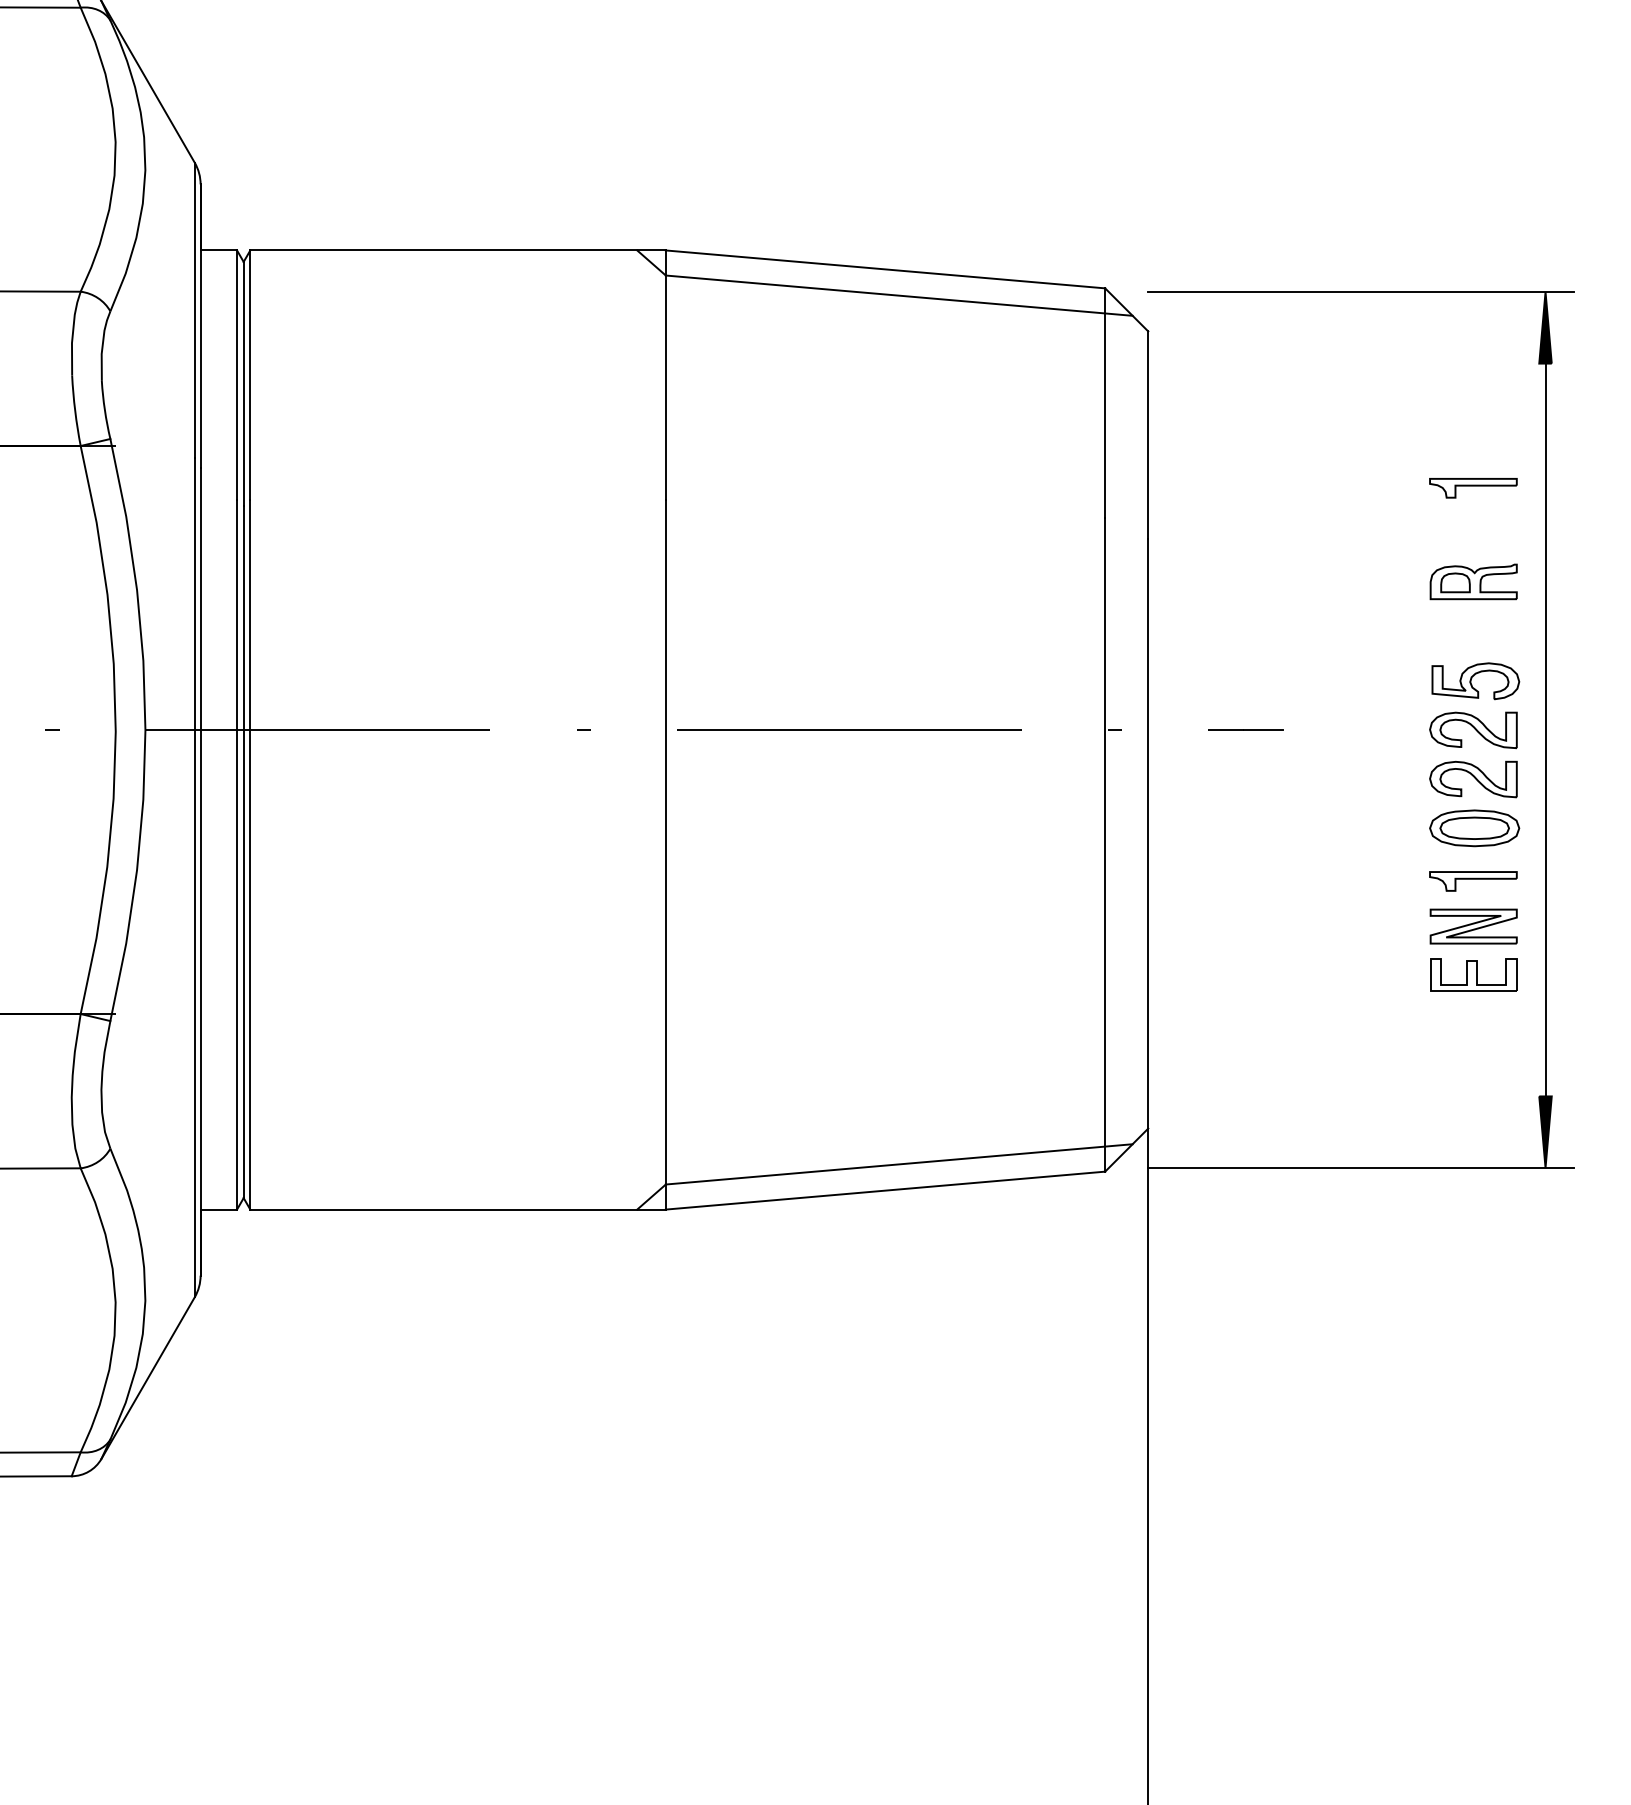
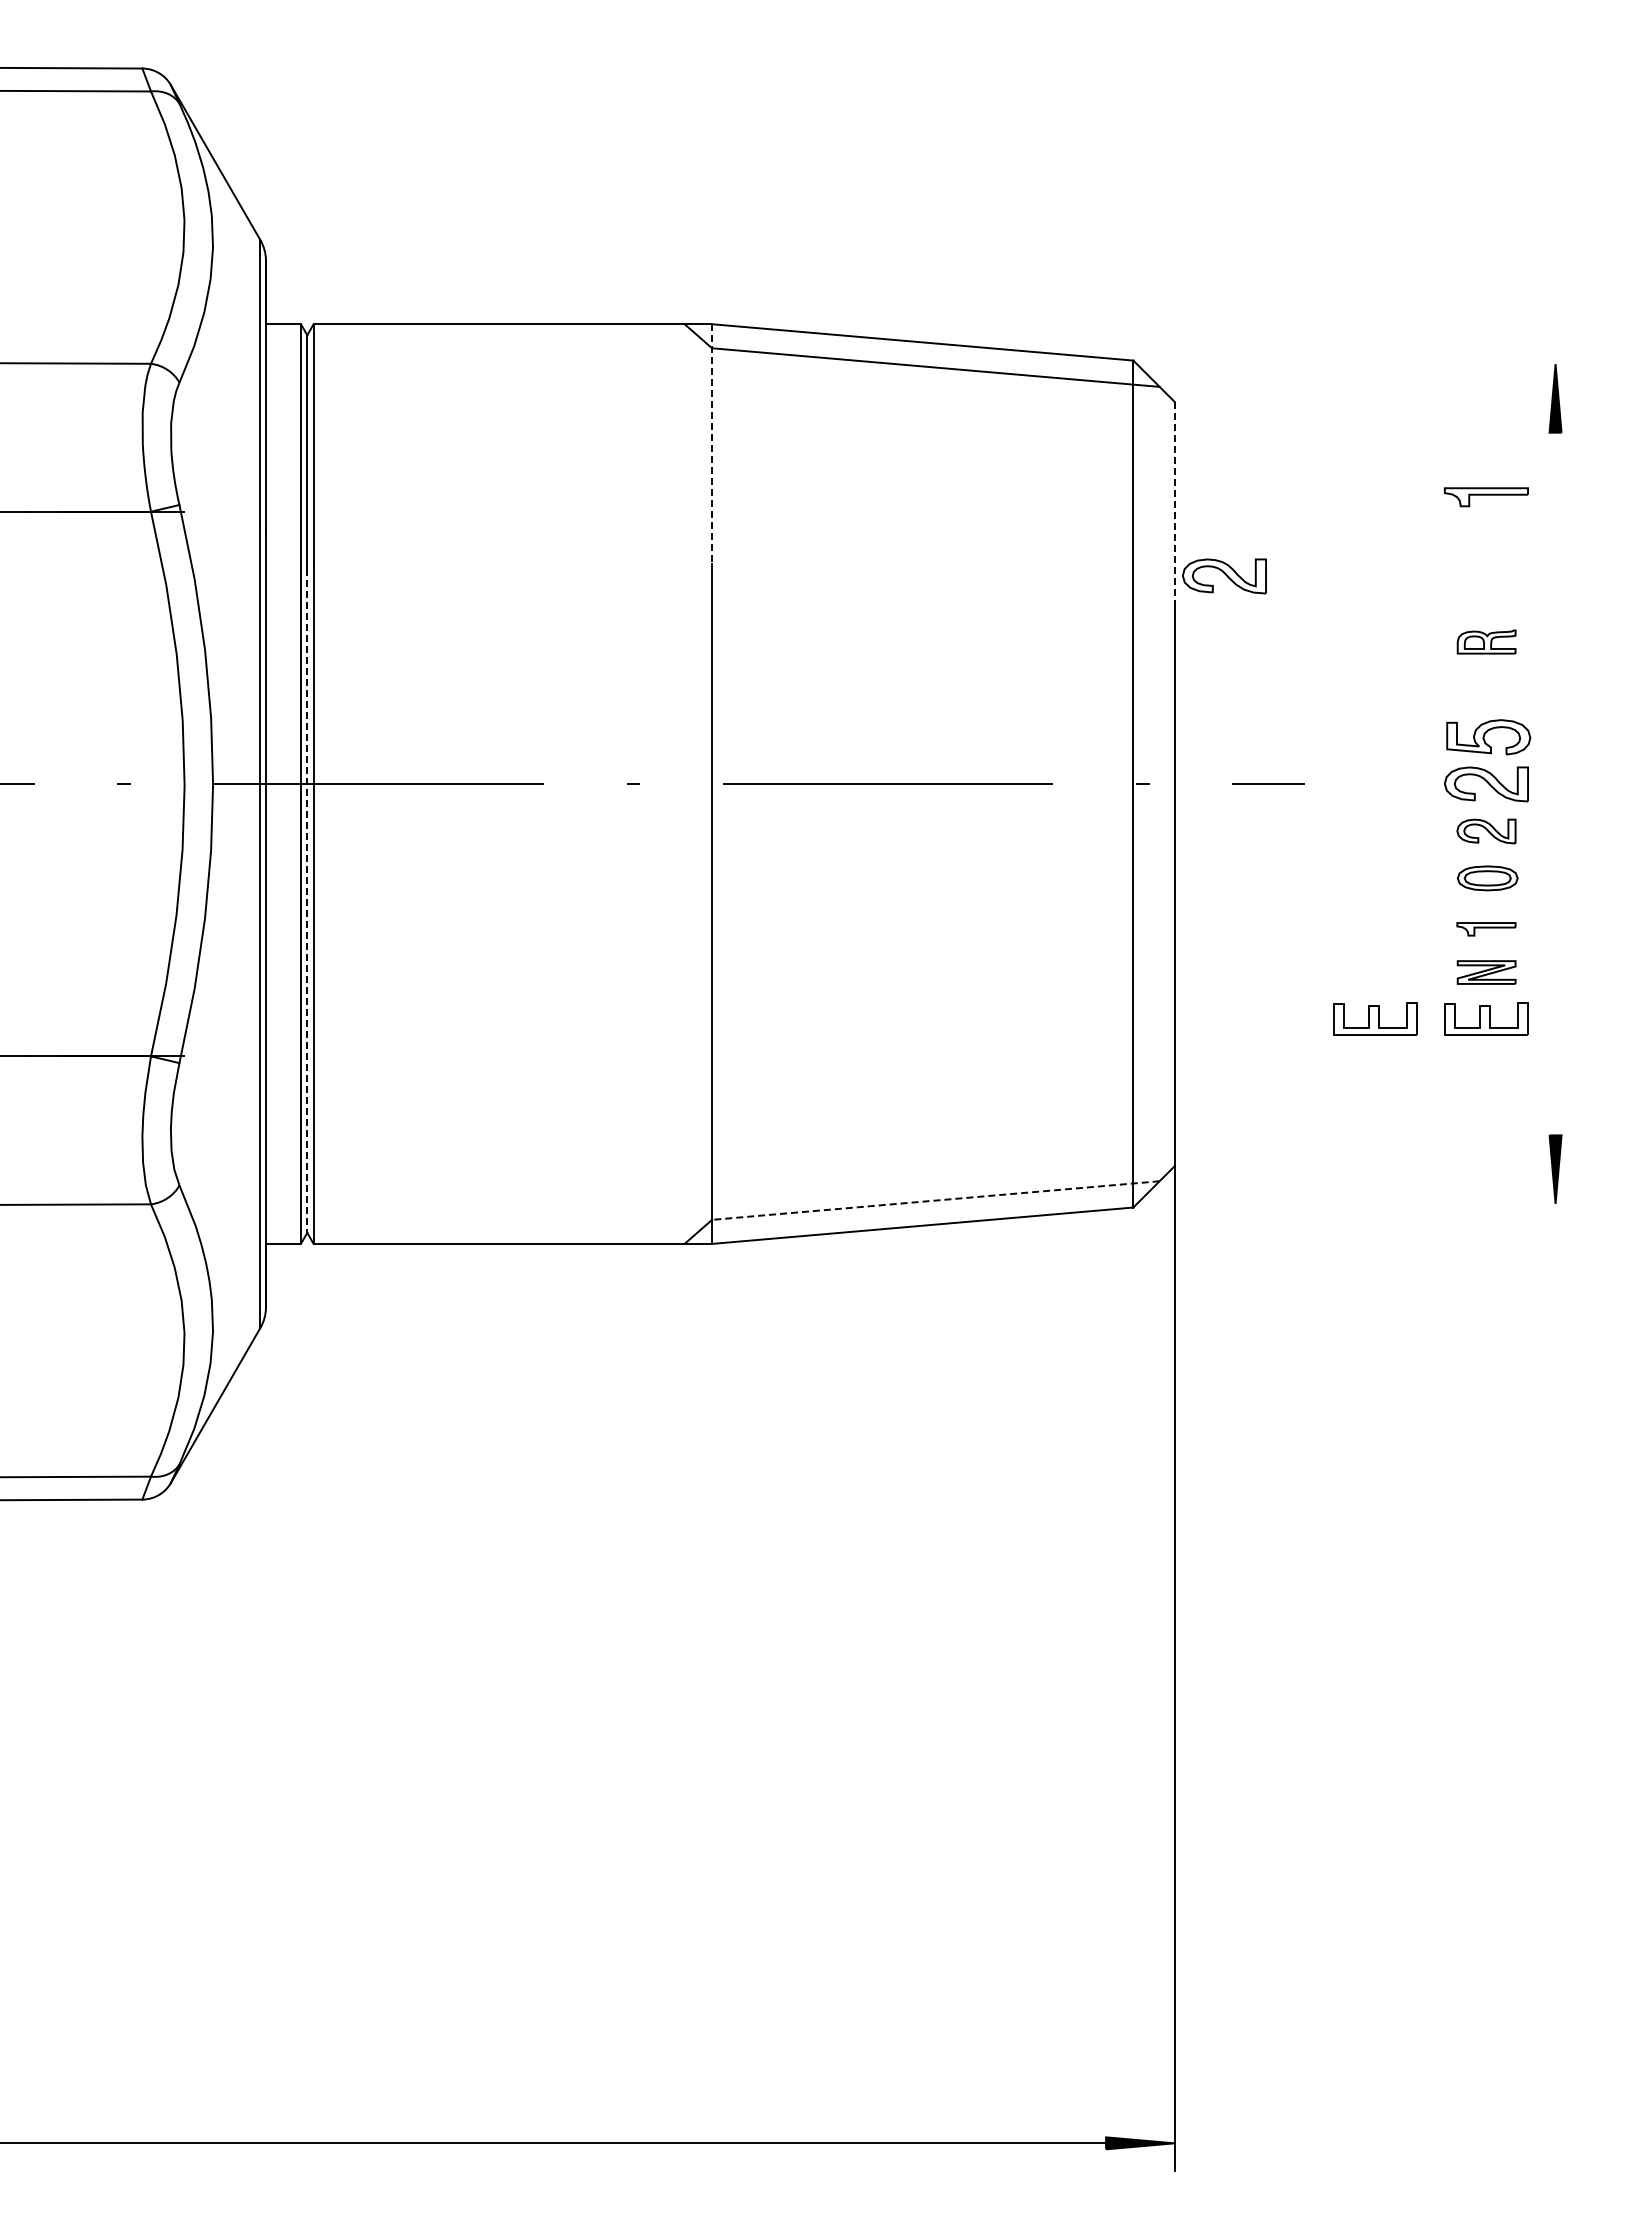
line: (1360, 292) -> (1378, 364), removed
line: (666, 374) -> (712, 443), solid -> dashed
line: (1148, 435) -> (1174, 501), solid -> dashed
part: (1473, 488) -> (1486, 497), moved
part: (1200, 513) -> (1224, 576), added
part: (1473, 581) -> (1486, 641), size x0.7
line: (1545, 729) -> (1555, 783), removed
part: (1473, 779) -> (1486, 831), size x0.7
part: (1474, 828) -> (1487, 878), size x0.7
line: (243, 852) -> (307, 901), solid -> dashed
part: (1473, 881) -> (1486, 929), size x0.7
part: (1473, 926) -> (1486, 972), size x0.7
part: (1357, 974) -> (1375, 1018), added
line: (898, 1164) -> (935, 1200), solid -> dashed
line: (1360, 1167) -> (1378, 1203), removed

